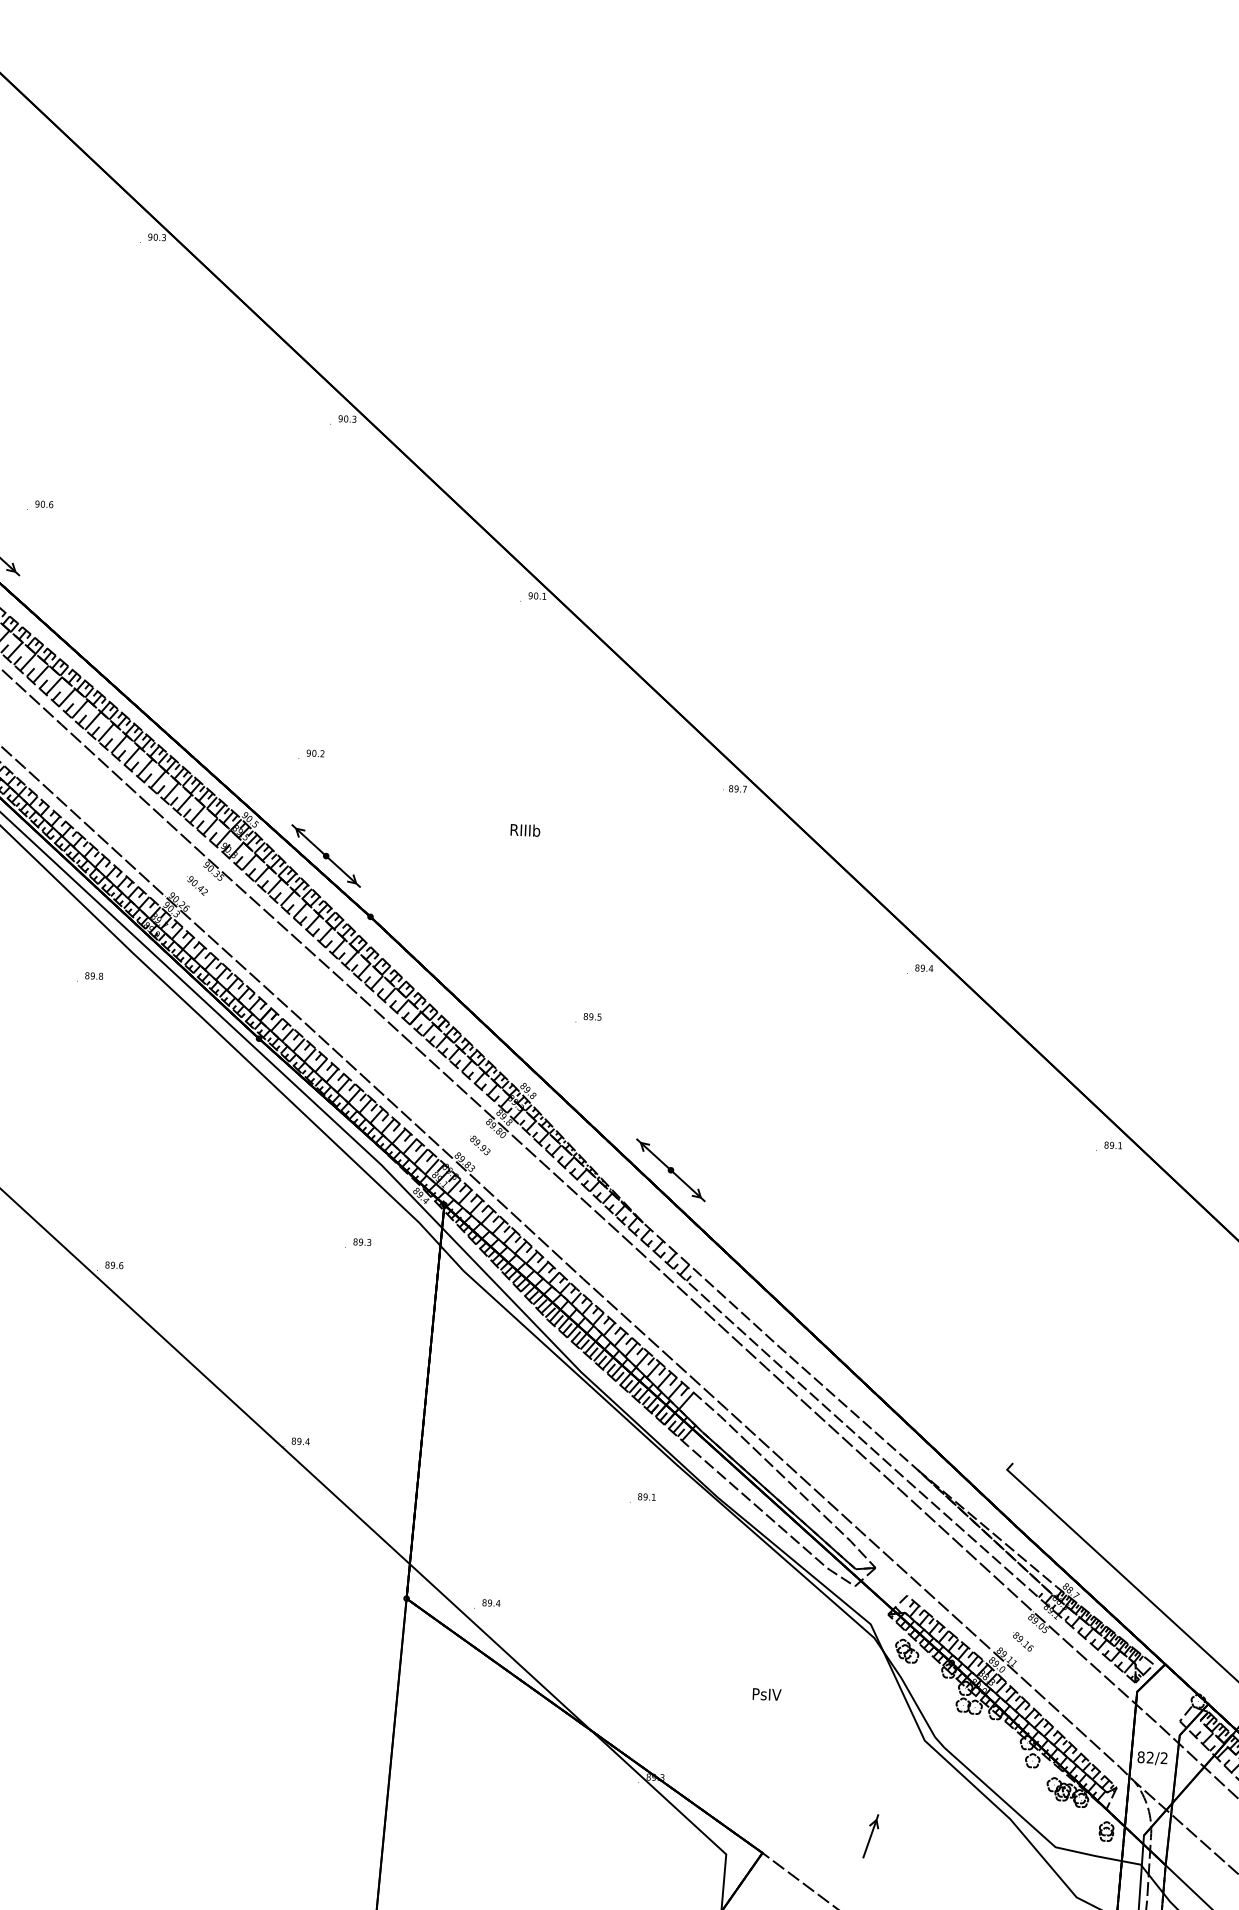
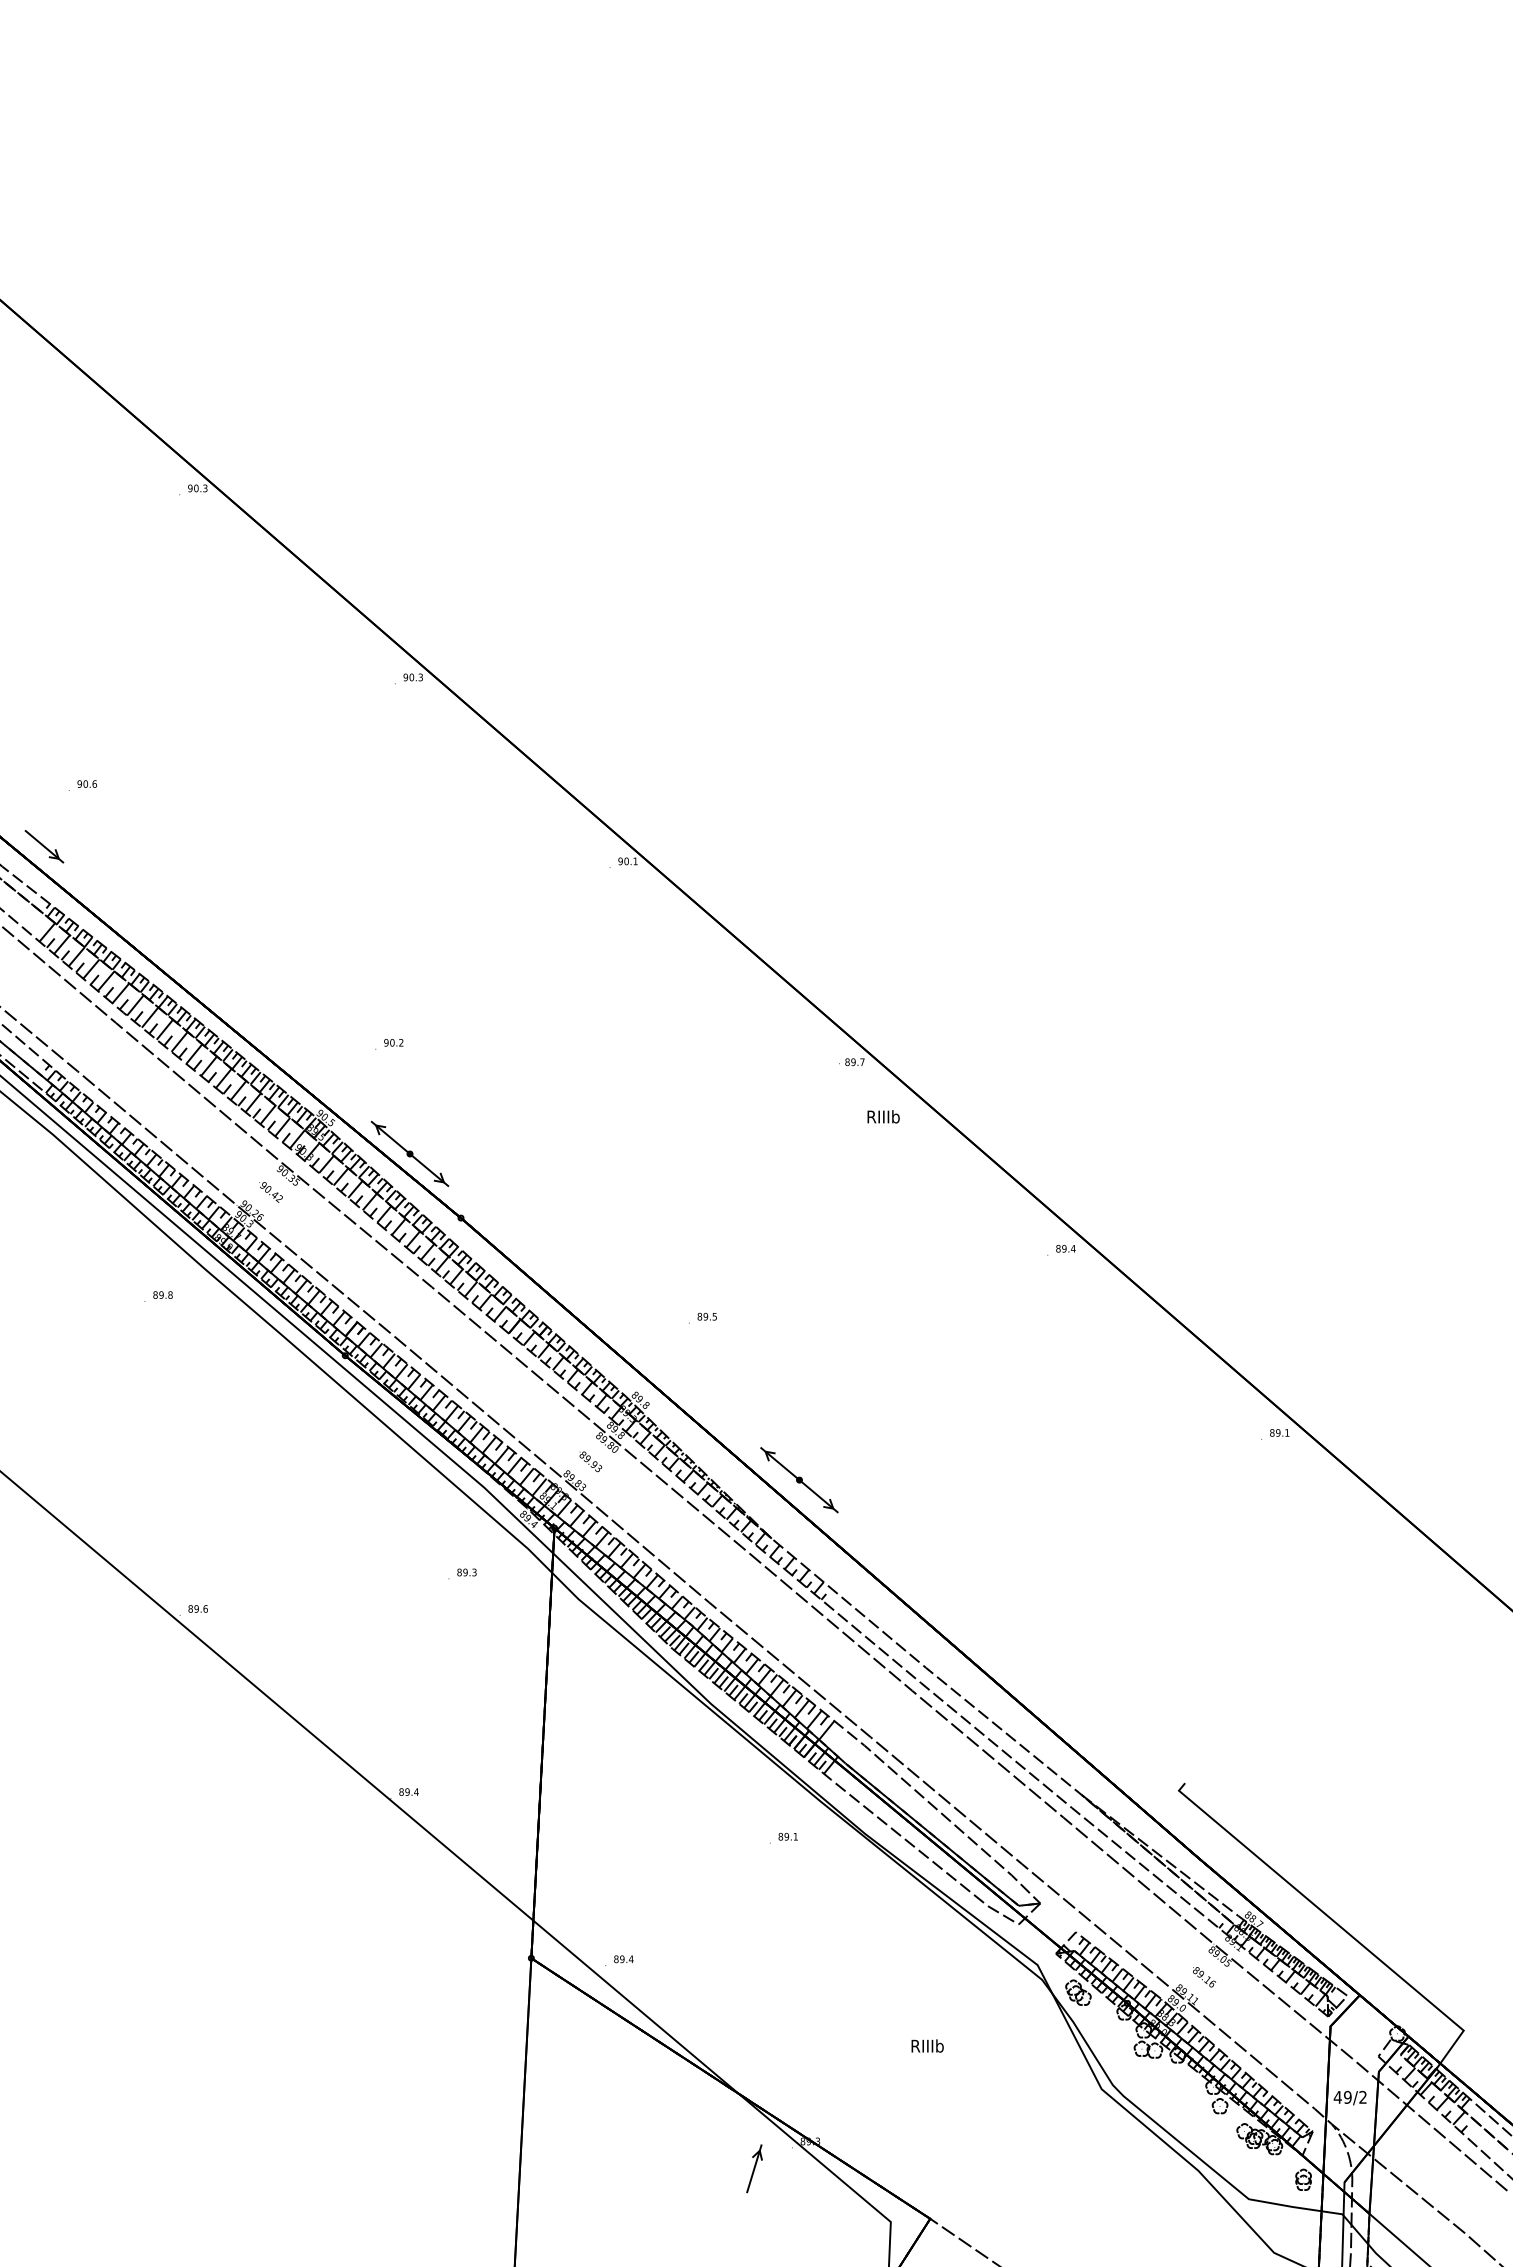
text: (525, 830) -> (883, 1116), moved
text: (766, 1693) -> (927, 2045), PsIV -> RIIIb
text: (1145, 1756) -> (1342, 2096), 82/2 -> 49/2
part: (870, 1836) -> (754, 2168), moved

